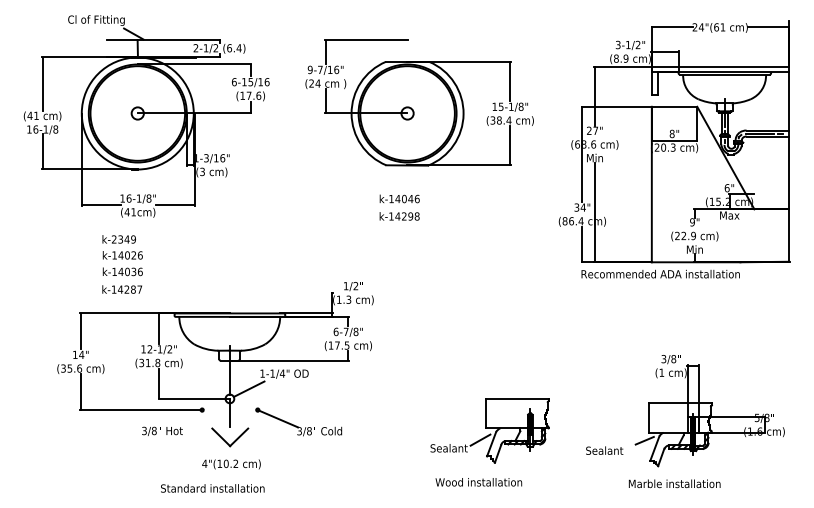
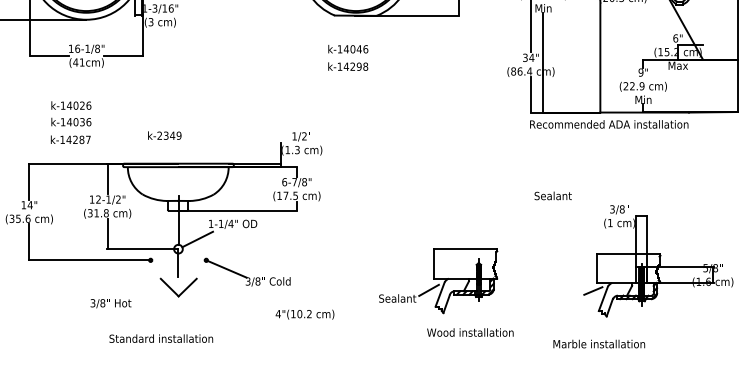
text: (118, 239) -> (164, 135), moved
text: (162, 430) -> (111, 302), moved
text: (604, 450) -> (553, 195), moved
text: (231, 464) -> (305, 314), moved
text: (478, 482) -> (470, 332), moved
text: (674, 483) -> (599, 343), moved

